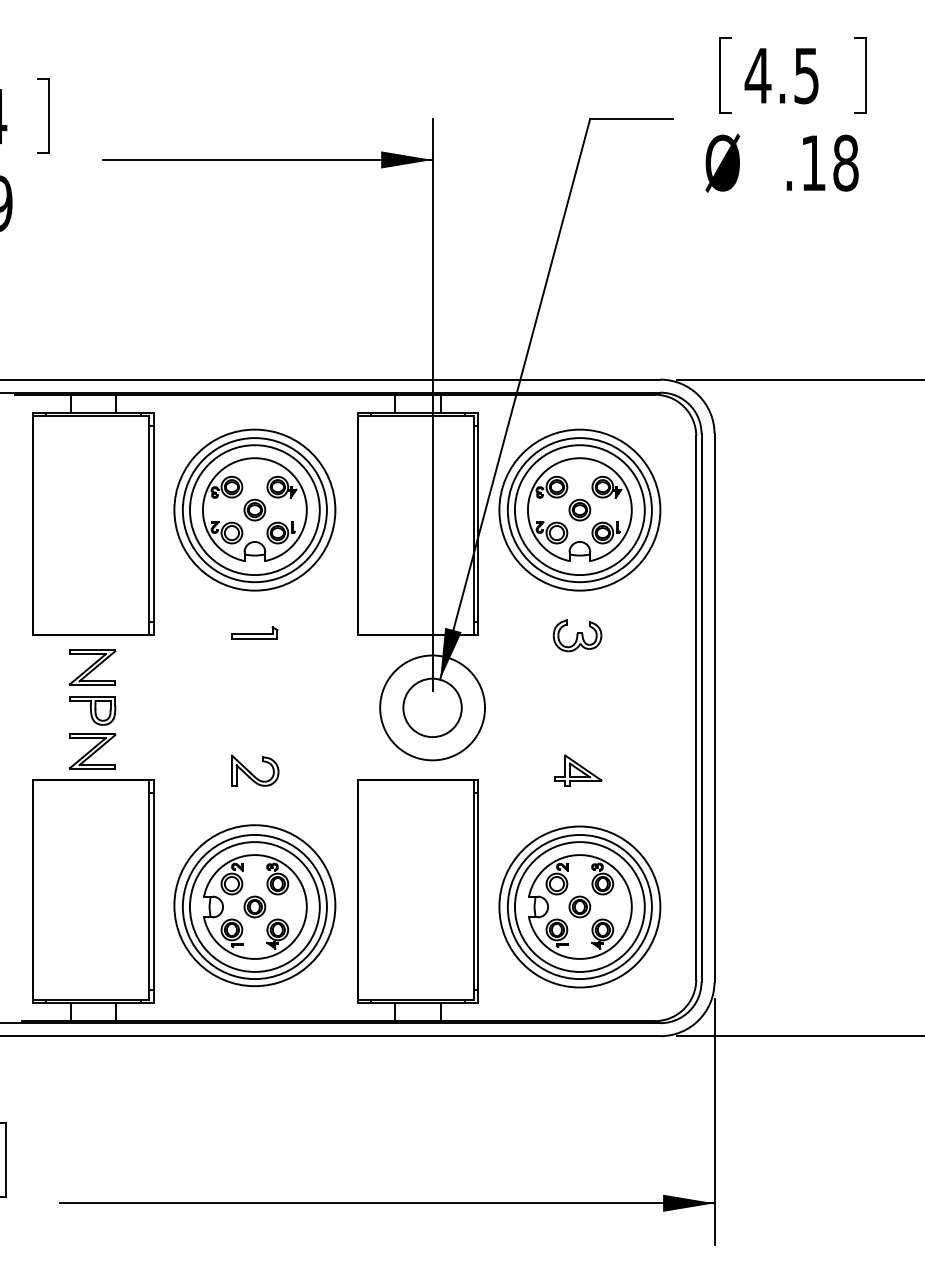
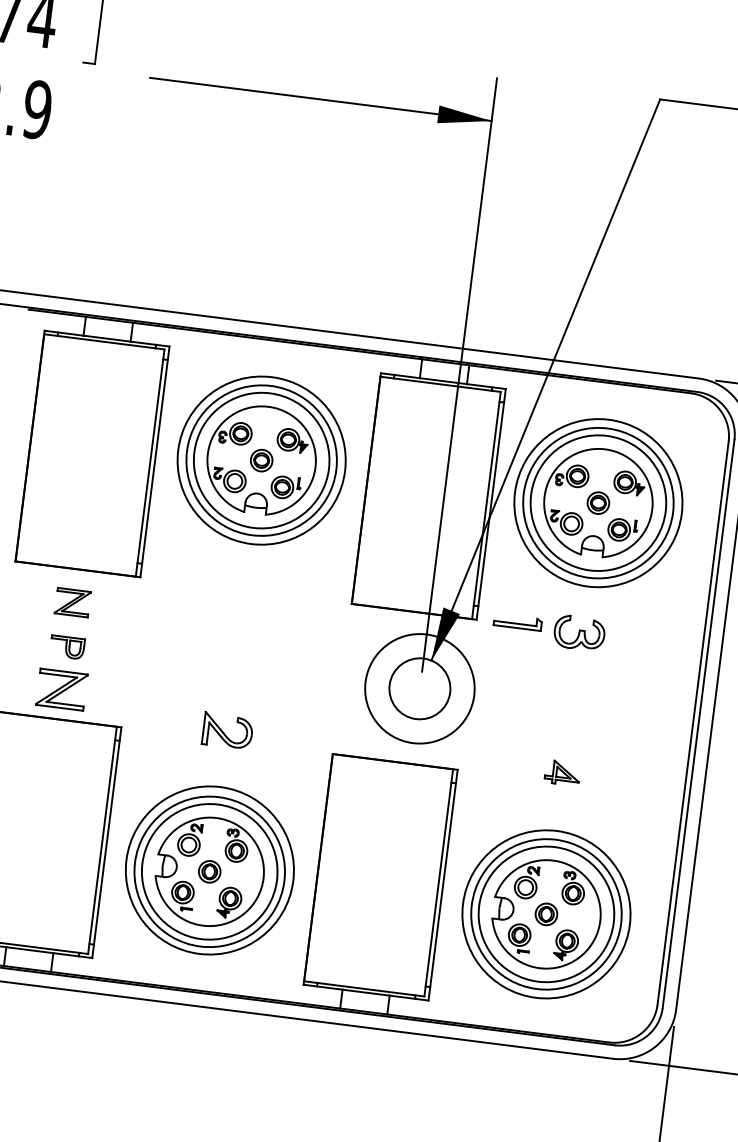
part: (254, 632) -> (517, 621), moved
part: (92, 667) -> (72, 602), size x0.7
part: (92, 710) -> (67, 646), size x0.7
part: (578, 770) -> (562, 772), size x0.7

